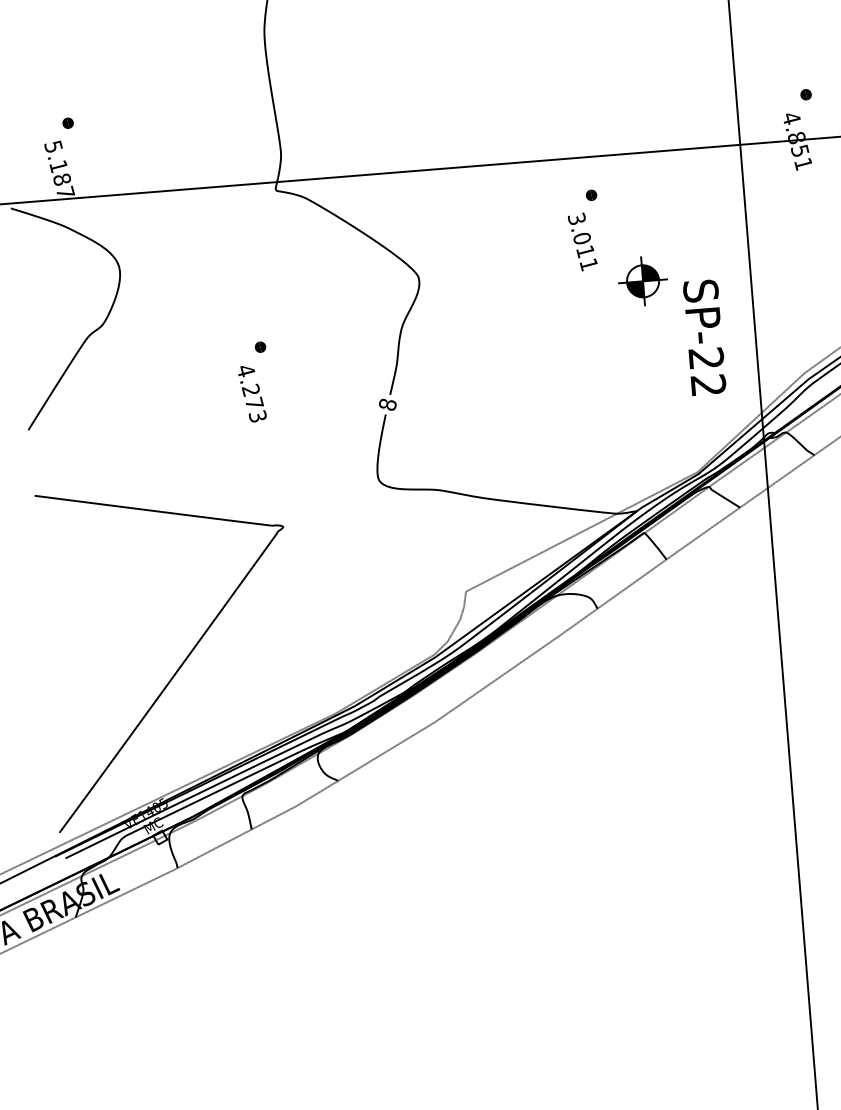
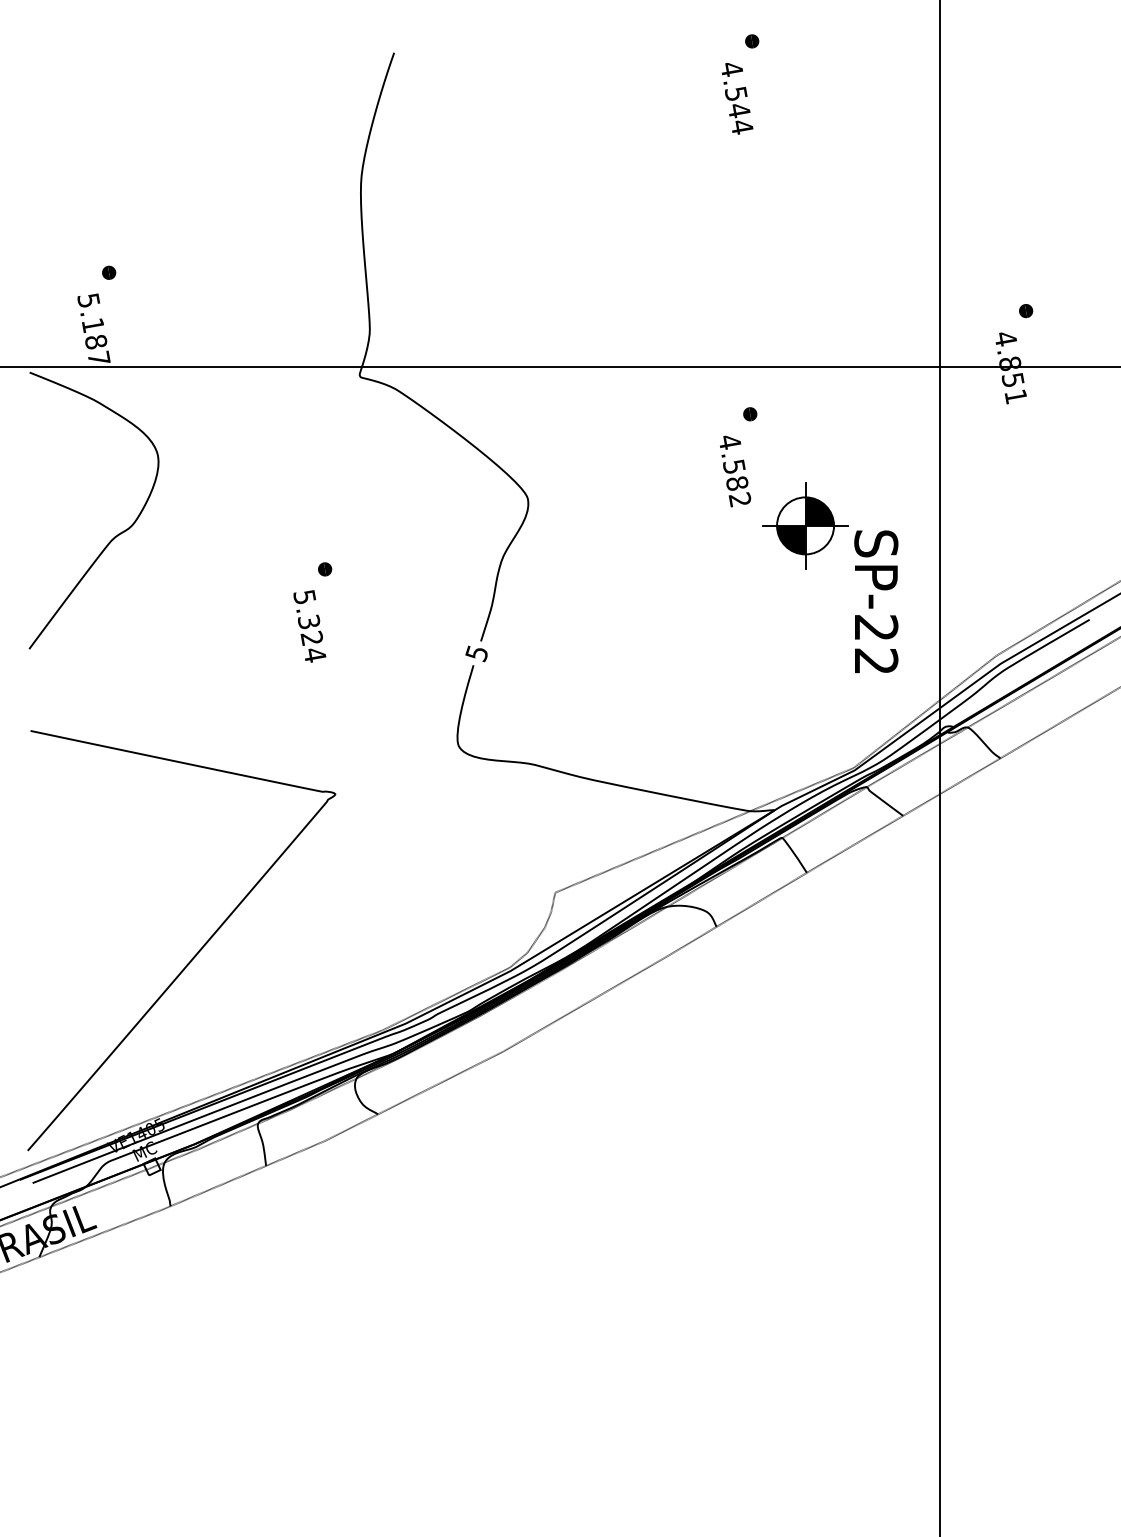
text: (582, 241) -> (734, 470), 3.011 -> 4.582
part: (643, 281) -> (805, 525), size x1.43
text: (251, 394) -> (309, 626), 4.273 -> 5.324
text: (387, 404) -> (476, 653), 8 -> 5

